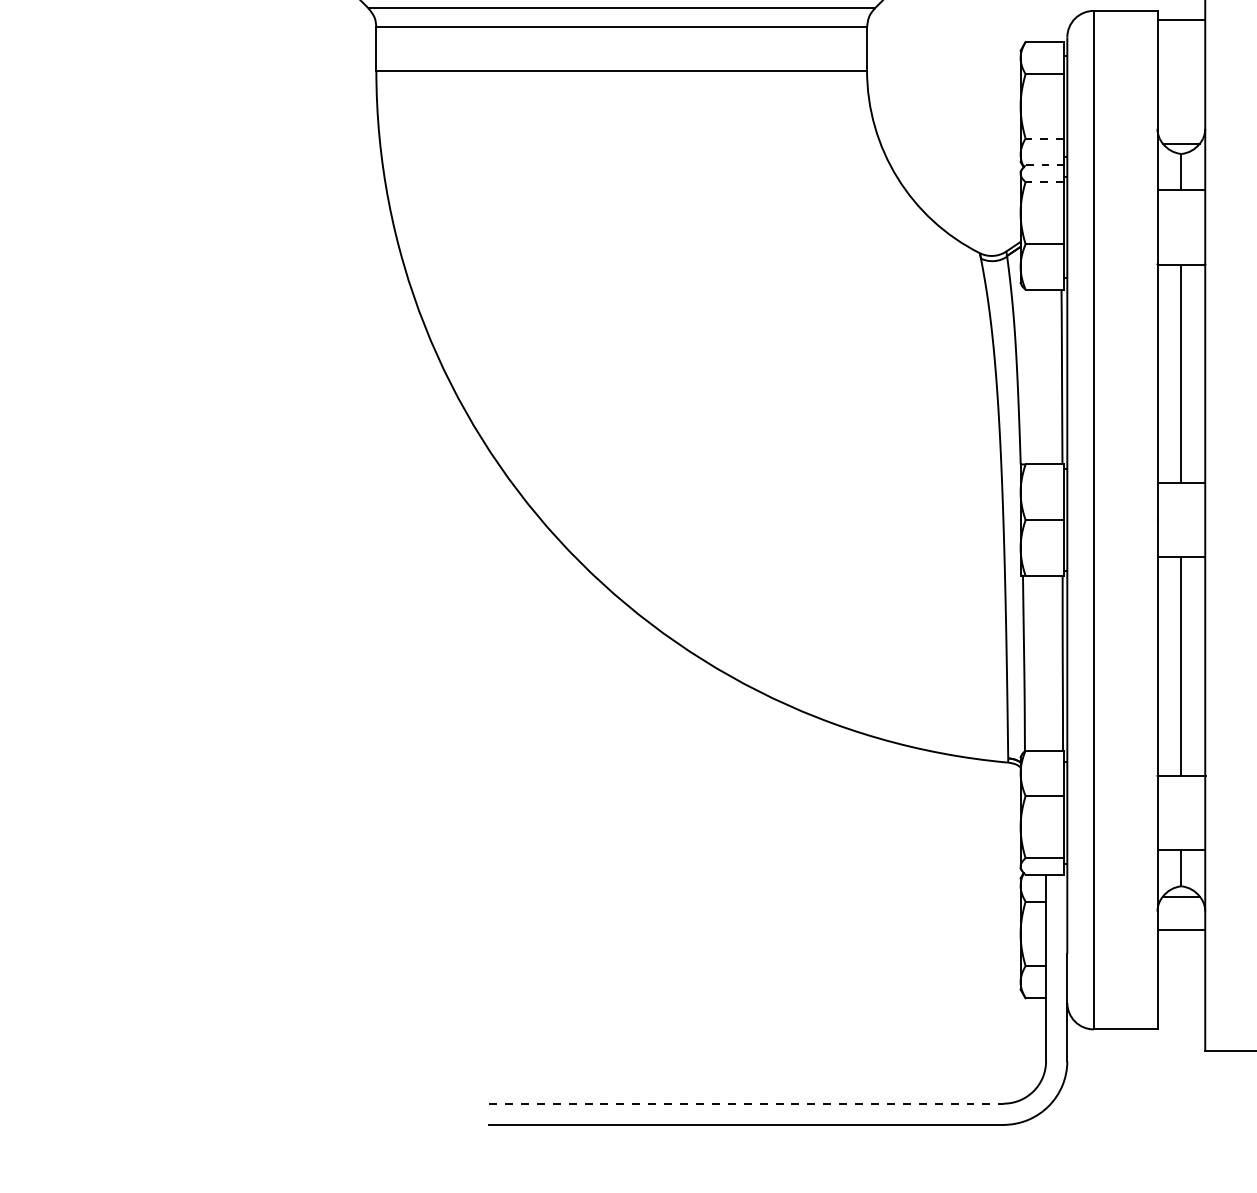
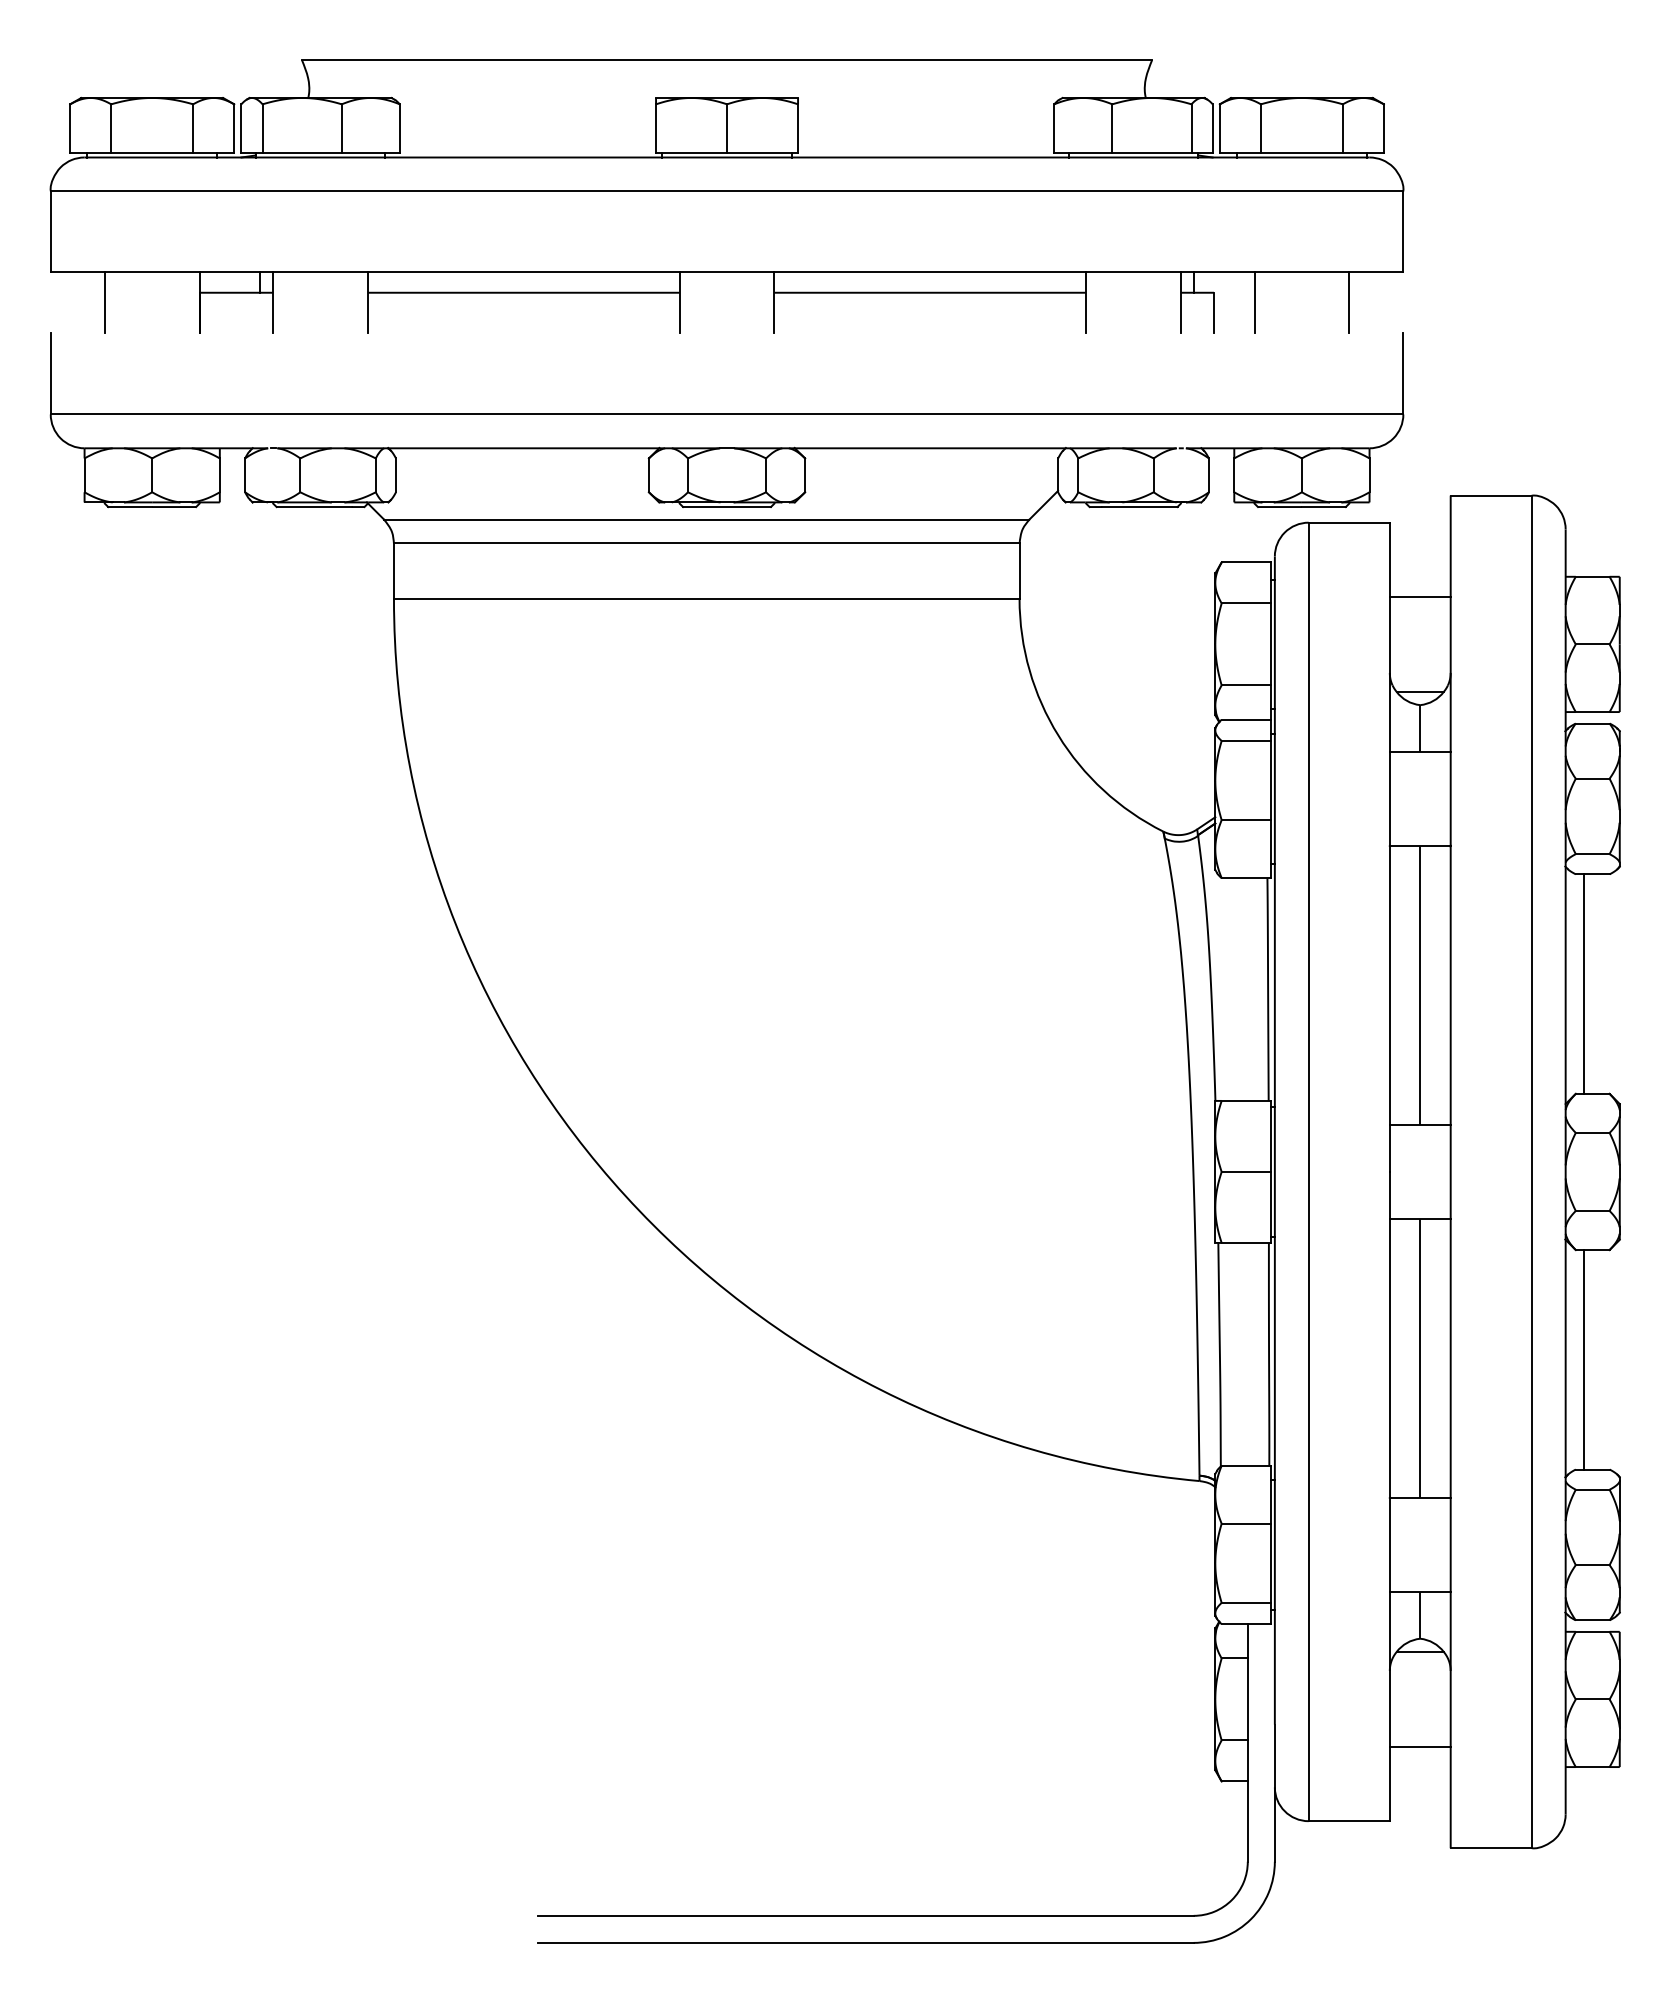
line: (1180, 20) -> (1419, 597), moved
line: (1045, 138) -> (1246, 685), dashed -> solid
line: (1045, 165) -> (1246, 719), dashed -> solid
line: (1045, 181) -> (1246, 740), dashed -> solid
line: (1180, 930) -> (1419, 1746), moved
line: (747, 1103) -> (866, 1915), dashed -> solid

